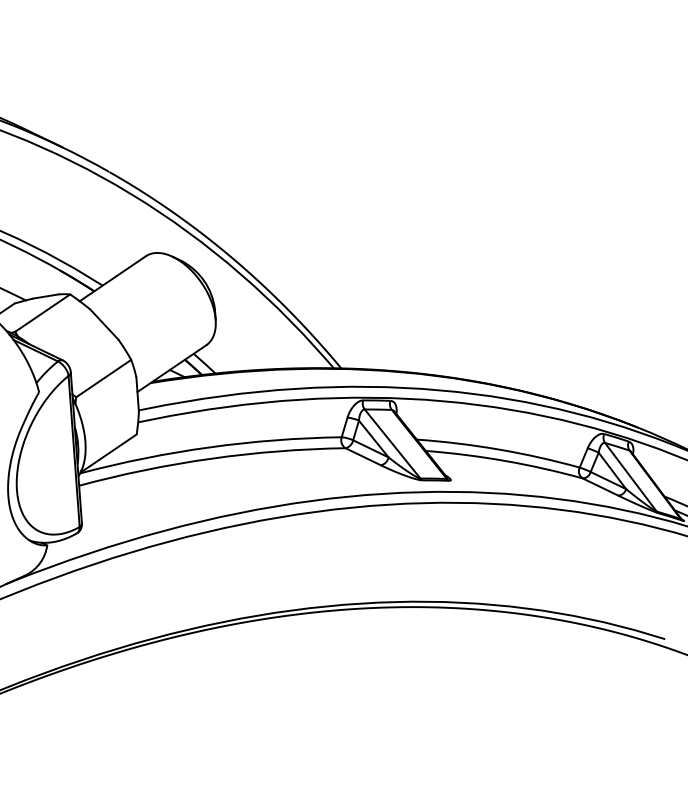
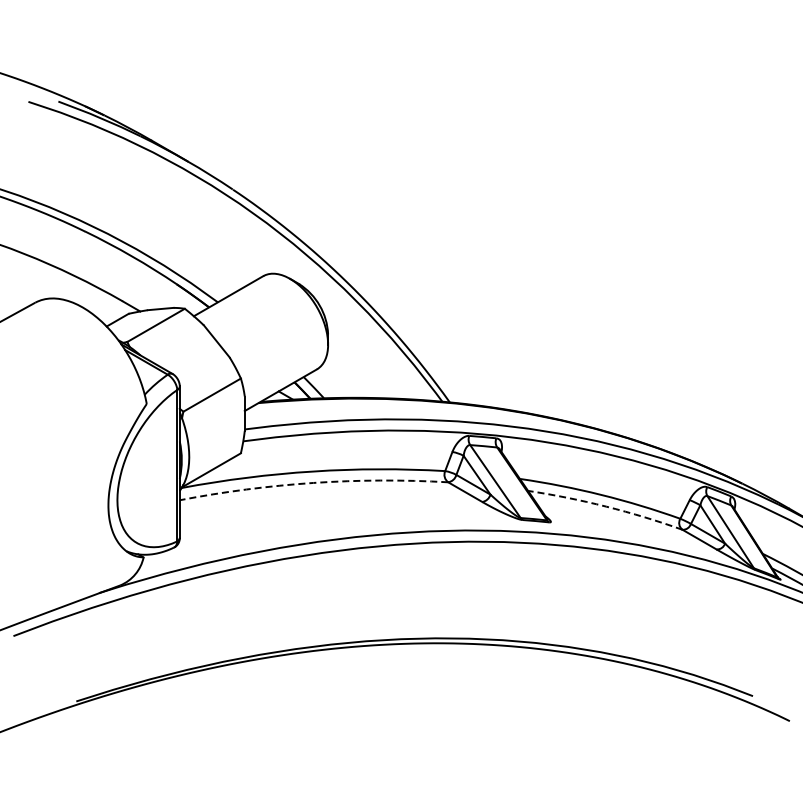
arc: (211, 458) -> (313, 482), solid -> dashed
arc: (505, 460) -> (606, 506), solid -> dashed

